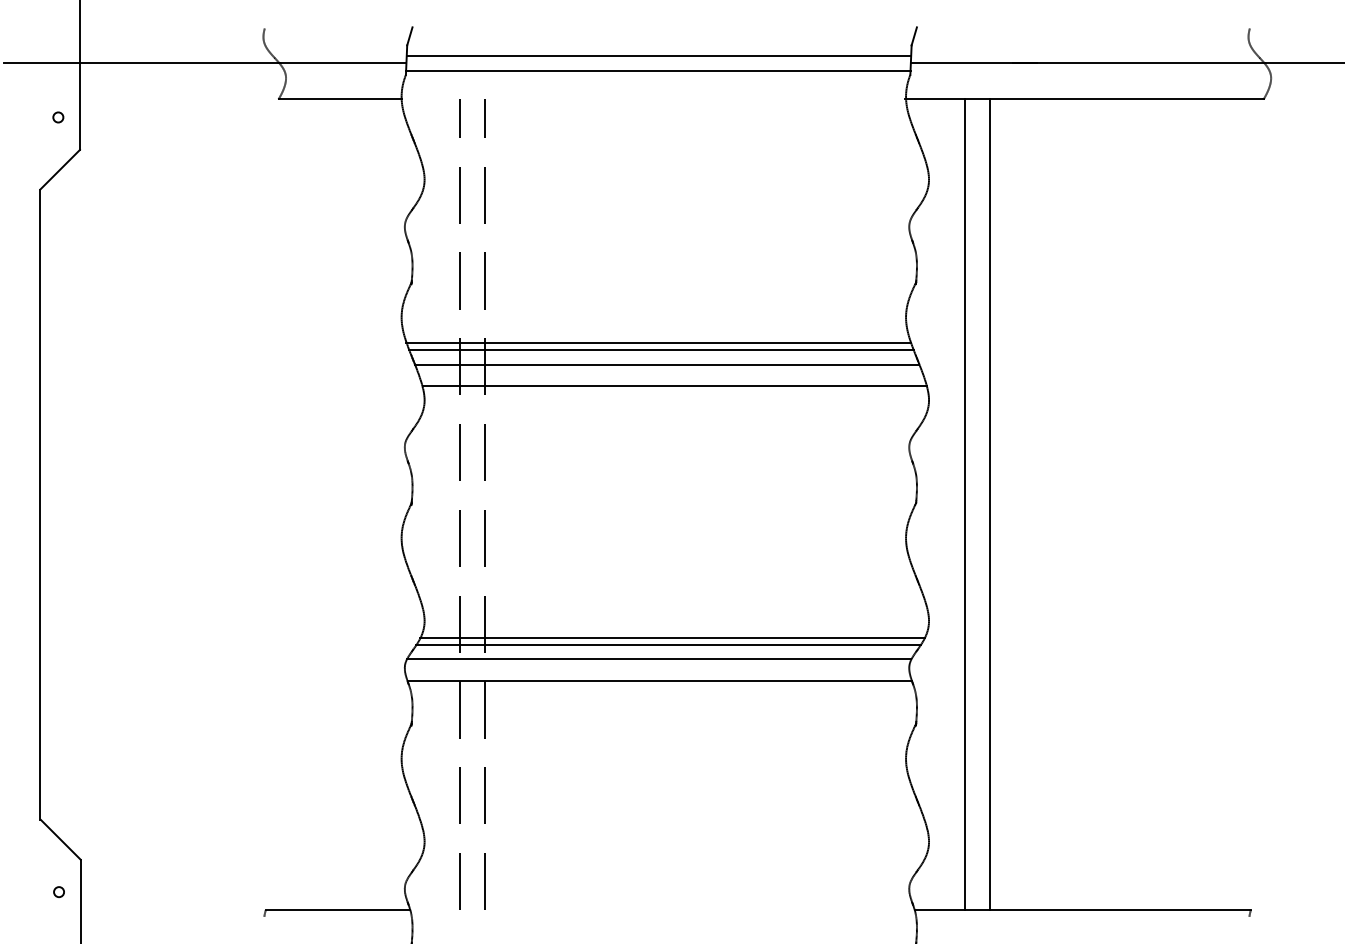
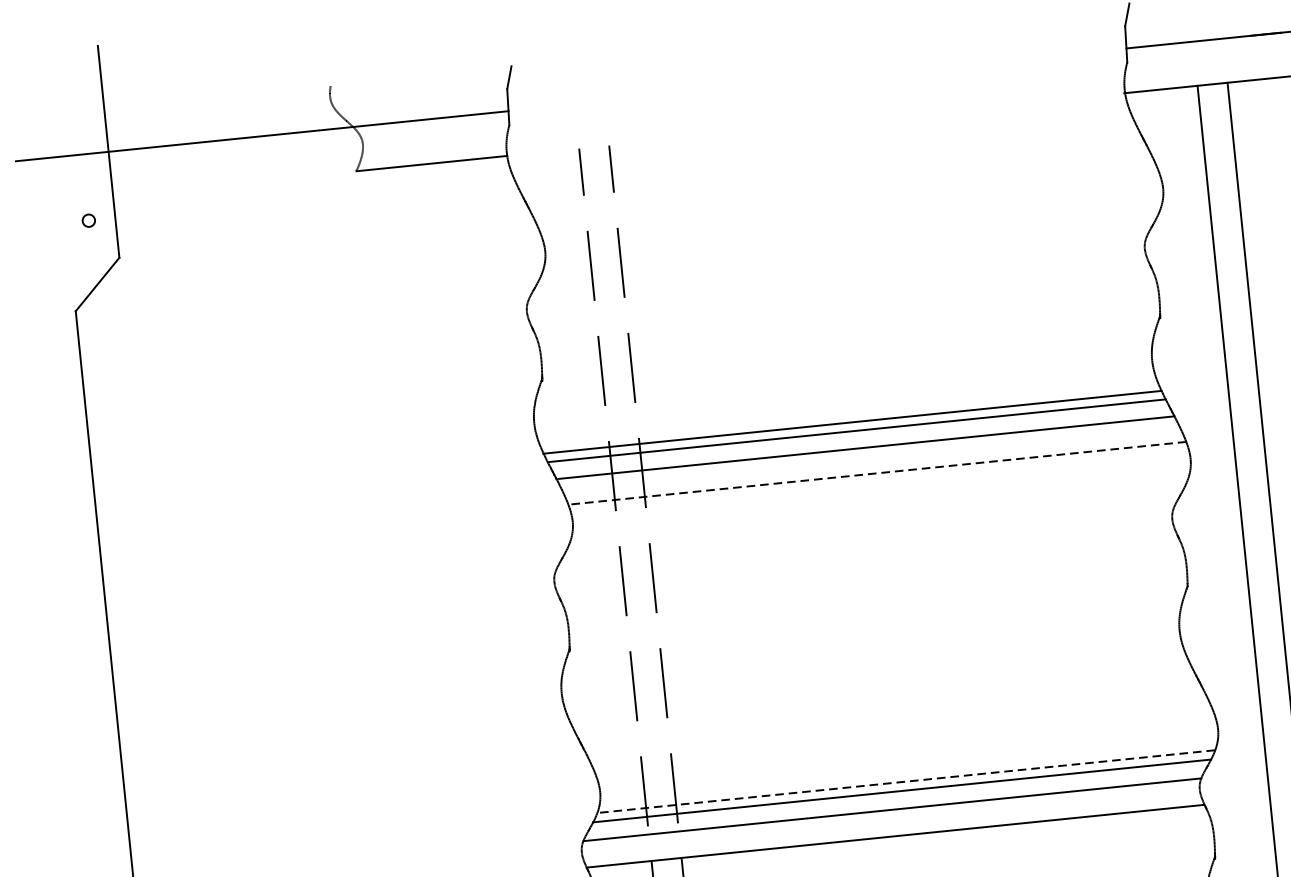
line: (658, 56) -> (816, 71), removed
line: (658, 70) -> (818, 88), removed
line: (674, 386) -> (877, 473), solid -> dashed
line: (672, 637) -> (905, 781), solid -> dashed

